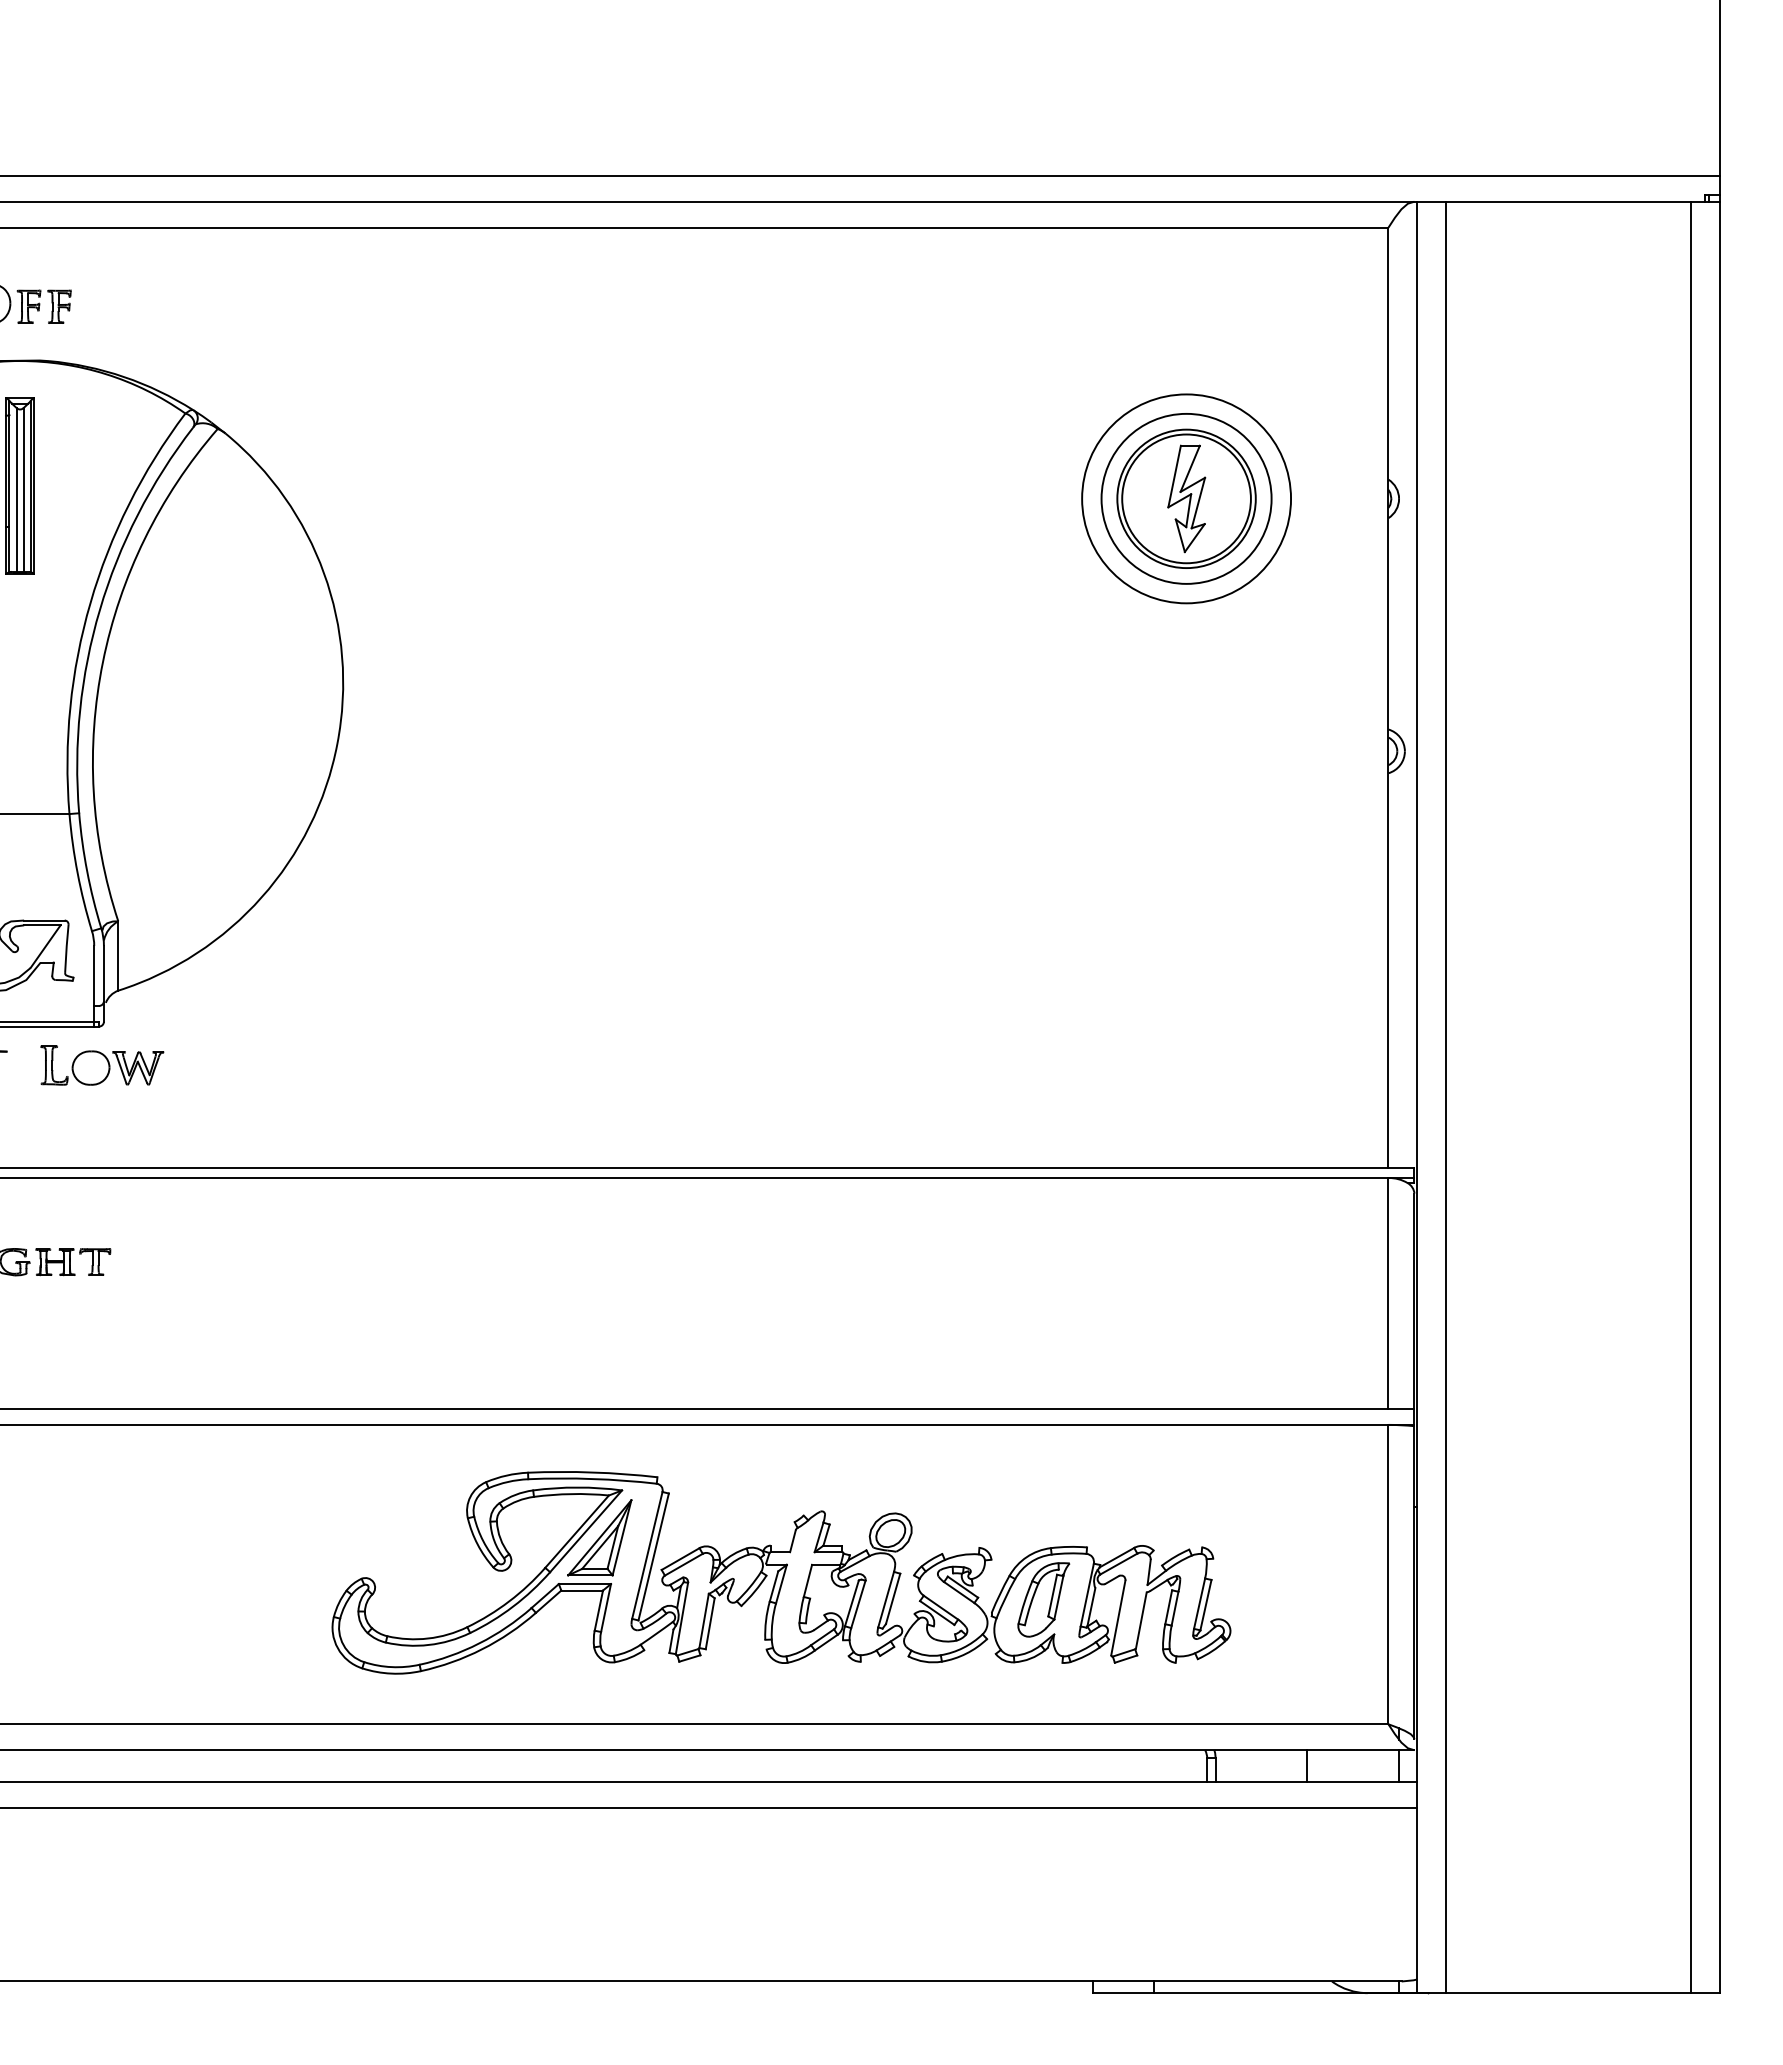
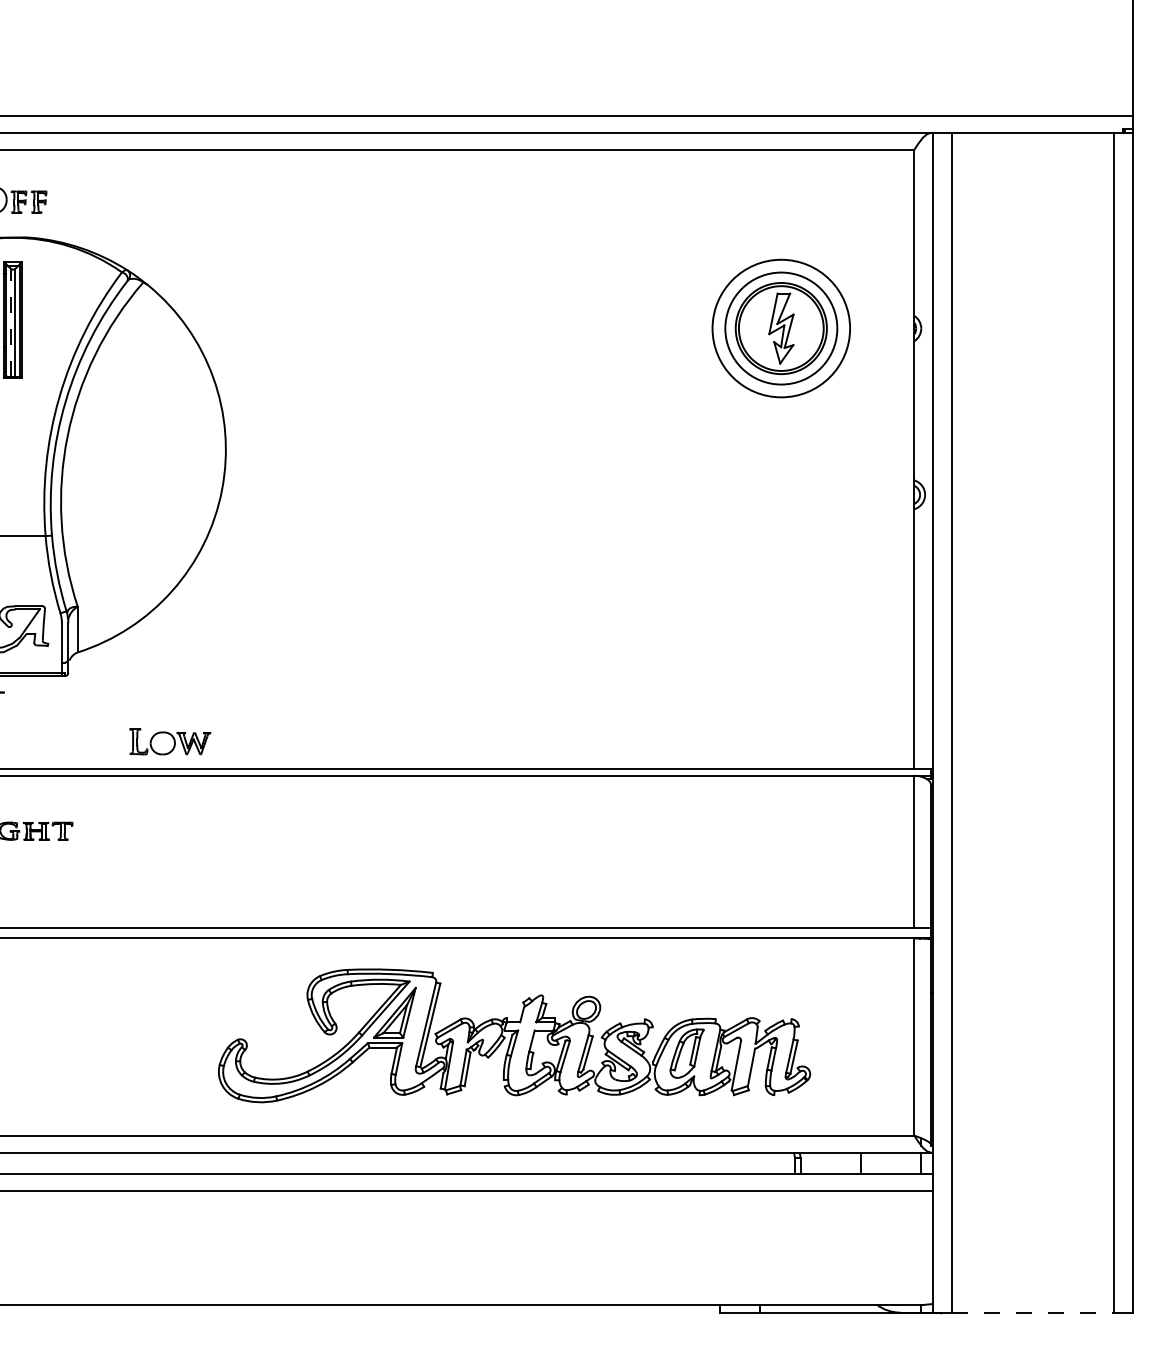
line: (16, 489) -> (10, 322), solid -> dashed
part: (102, 1065) -> (170, 741), moved
line: (1567, 1992) -> (1032, 1312), solid -> dashed

